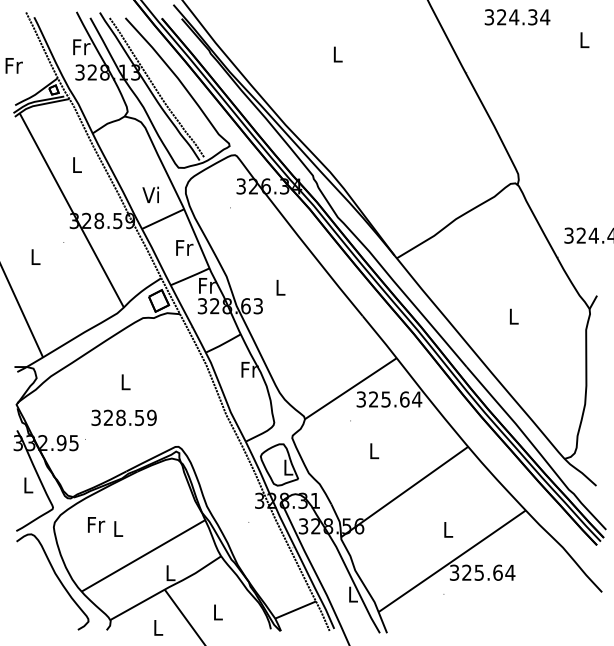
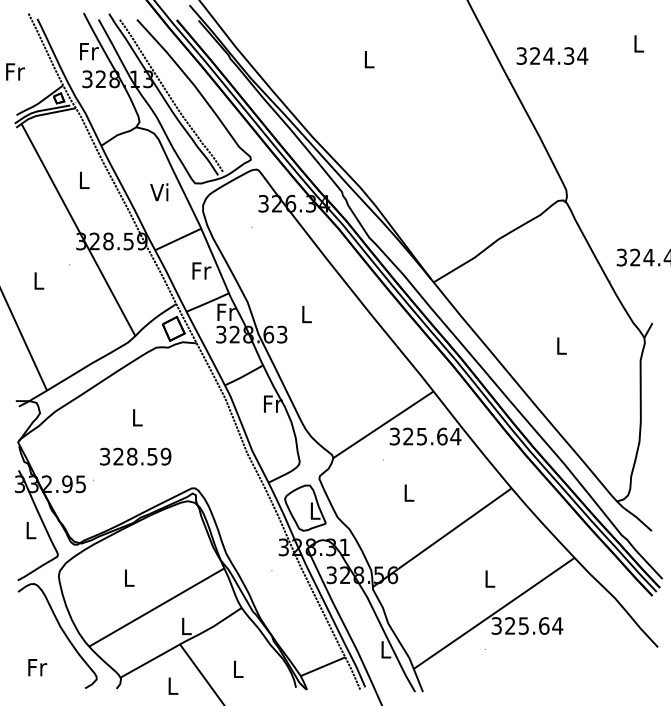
text: (517, 17) -> (552, 56), moved
text: (150, 194) -> (158, 191), moved
text: (96, 524) -> (37, 667), moved

